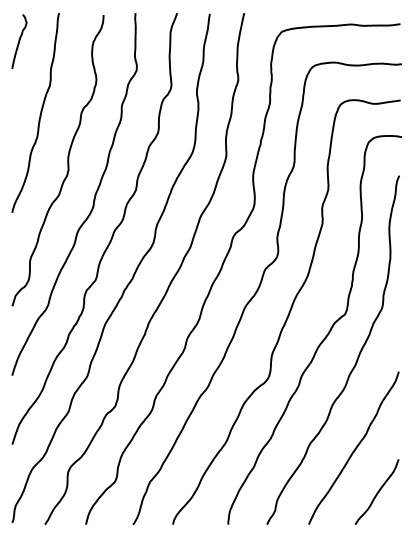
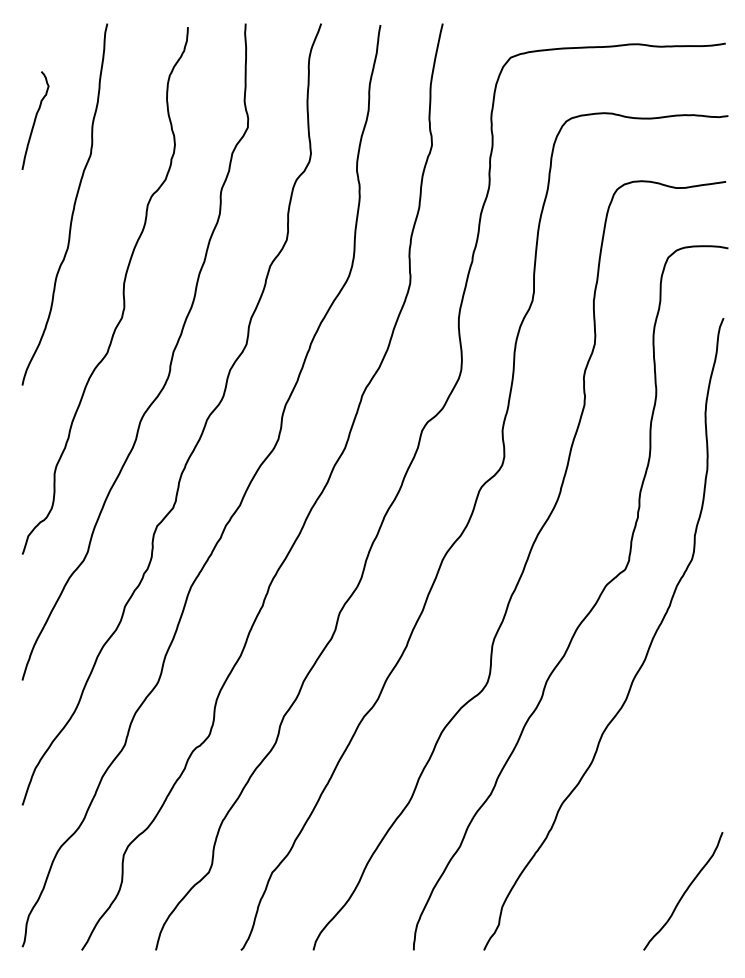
curve: (19, 41) -> (35, 120), moved
curve: (354, 448) -> (642, 812), removed

